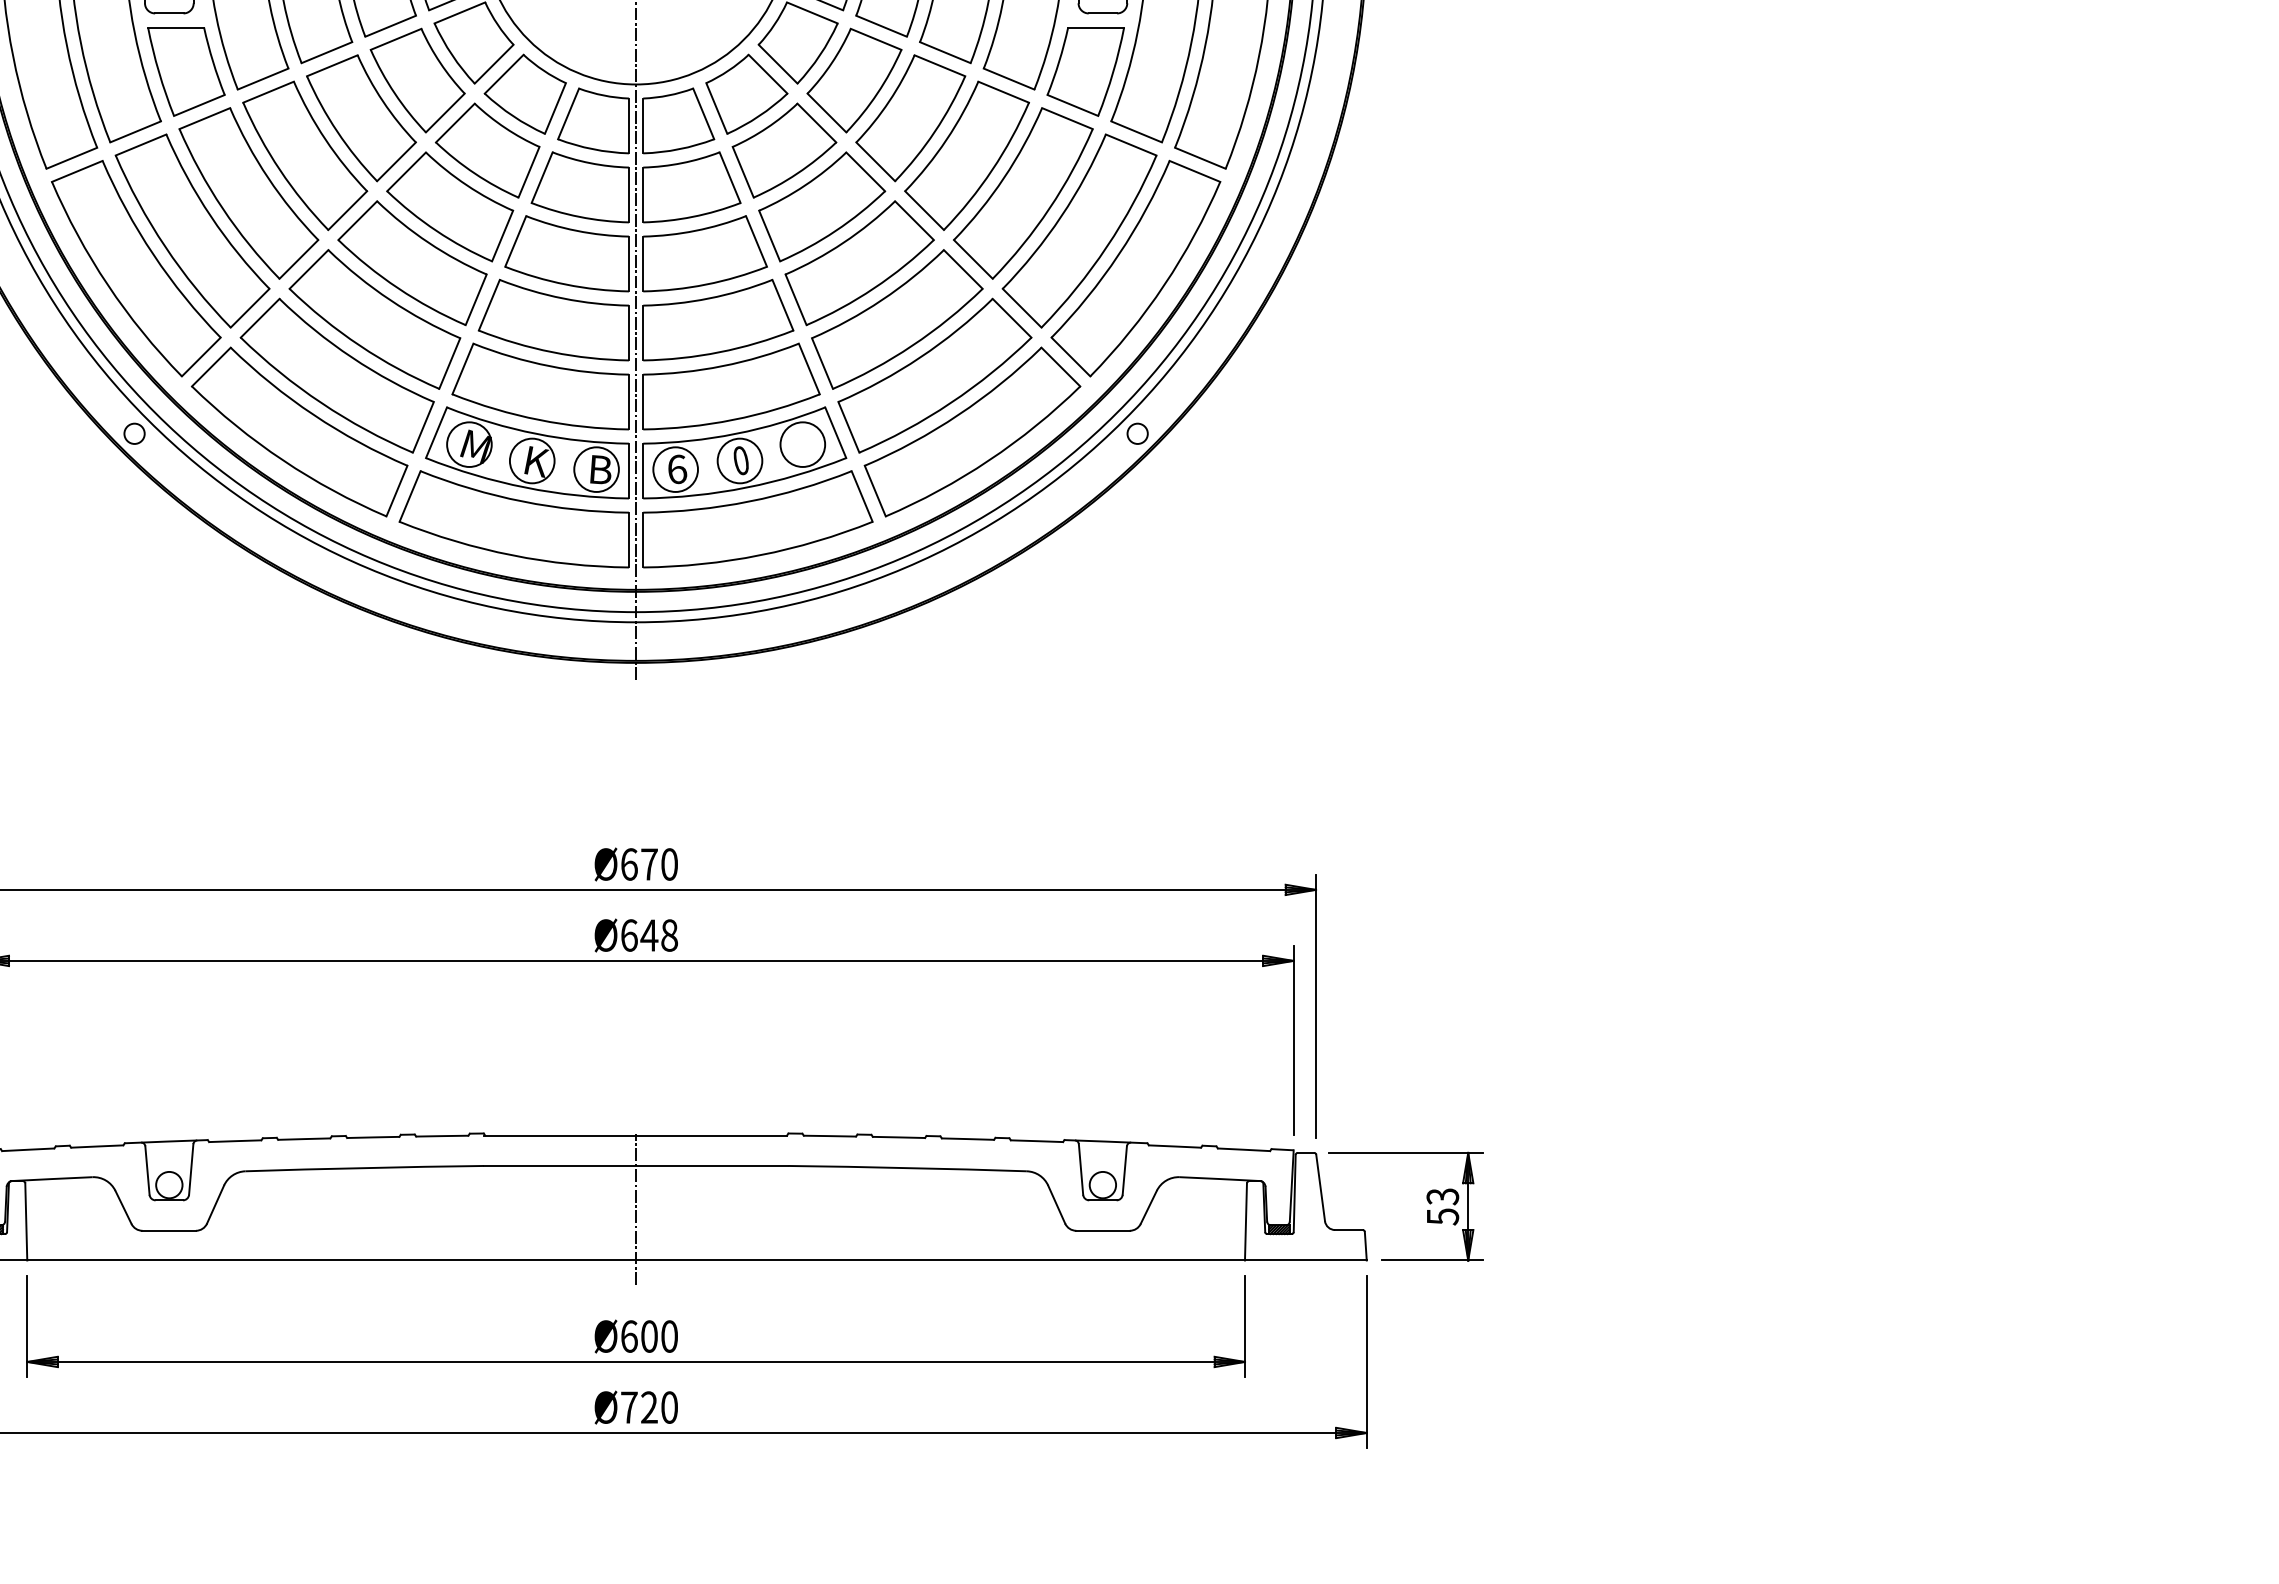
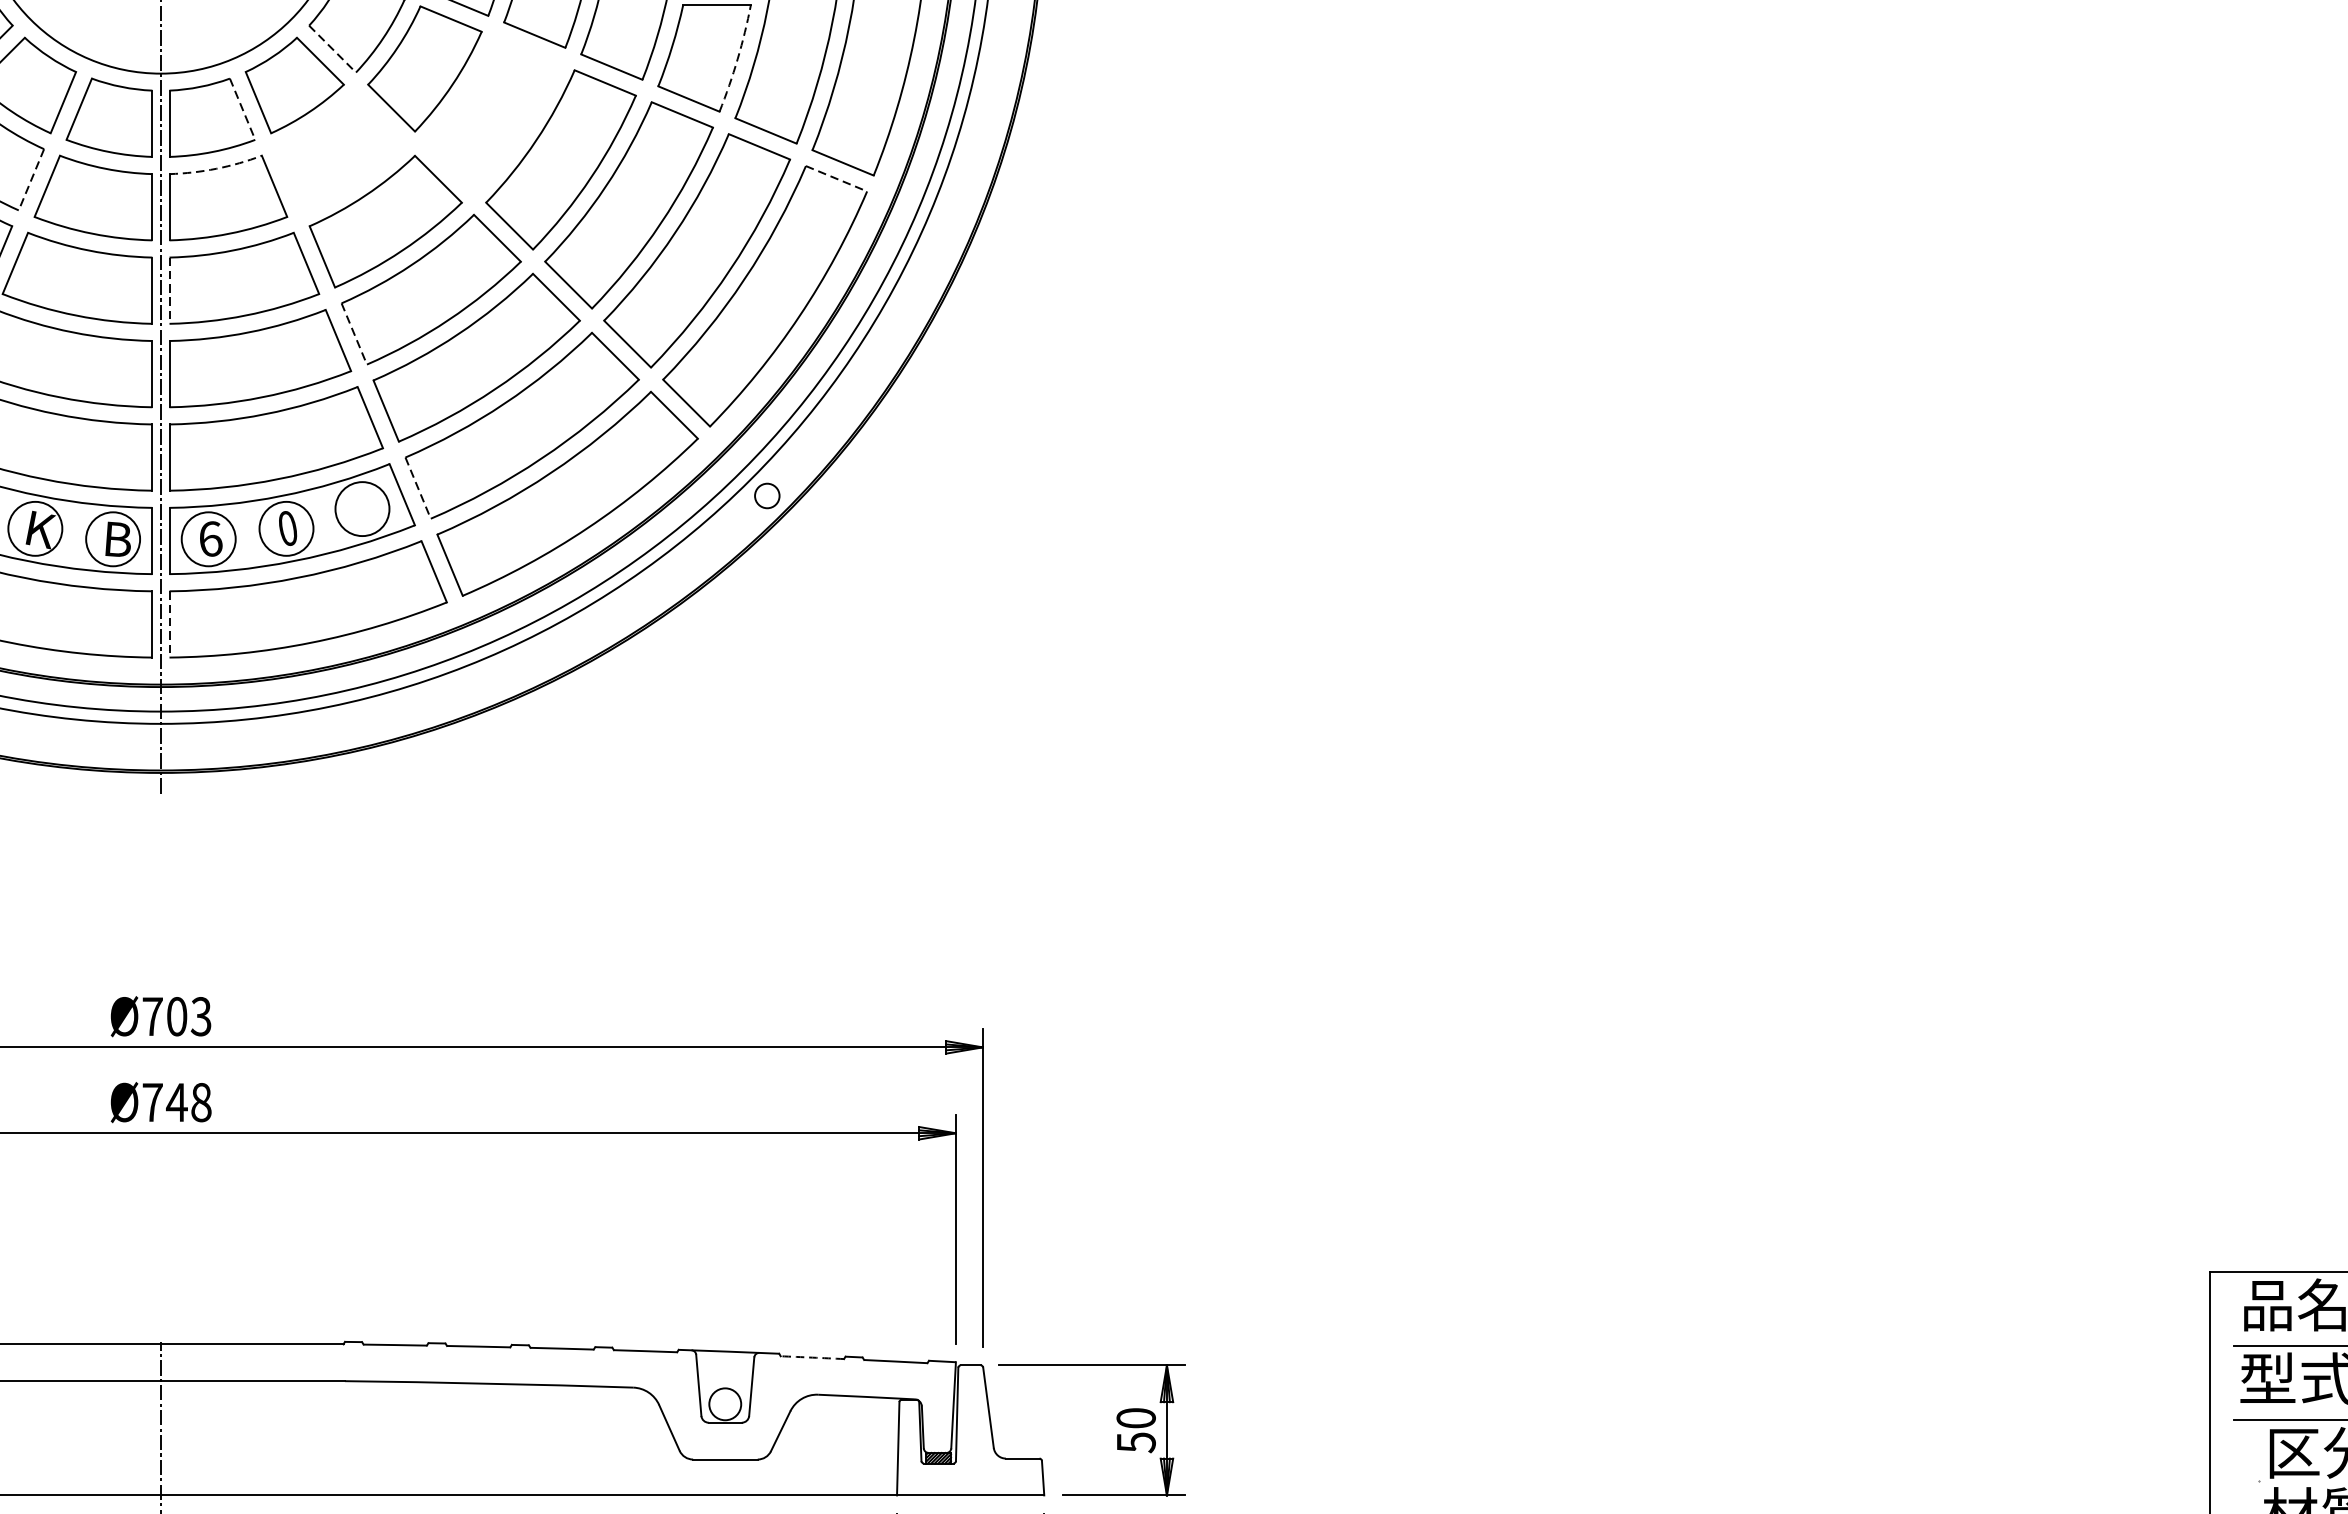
line: (778, 64) -> (333, 49), solid -> dashed
arc: (1113, 72) -> (738, 59), solid -> dashed
line: (703, 114) -> (242, 109), solid -> dashed
part: (910, 118) -> (492, 114), removed
part: (784, 150) -> (340, 153), removed
arc: (682, 163) -> (216, 169), solid -> dashed
line: (1195, 171) -> (837, 178), solid -> dashed
line: (528, 172) -> (30, 180), solid -> dashed
line: (643, 264) -> (169, 291), solid -> dashed
line: (796, 300) -> (354, 334), solid -> dashed
line: (849, 427) -> (418, 488), solid -> dashed
line: (643, 540) -> (169, 624), solid -> dashed
text: (649, 864) -> (177, 1016), Ø670 -> Ø703
text: (629, 935) -> (152, 1102), Ø648 -> Ø748
arc: (1175, 1146) -> (813, 1357), solid -> dashed
text: (1442, 1196) -> (1135, 1418), 53 -> 50

